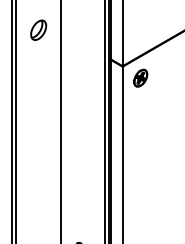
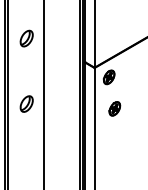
part: (38, 110) -> (26, 103), added
part: (147, 116) -> (114, 108), added

